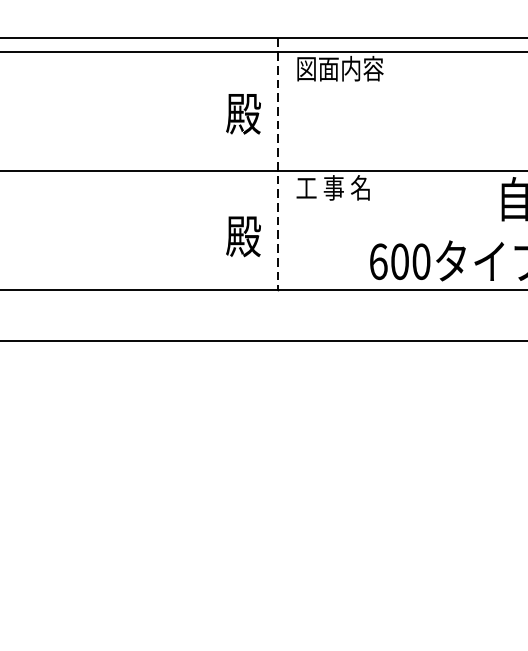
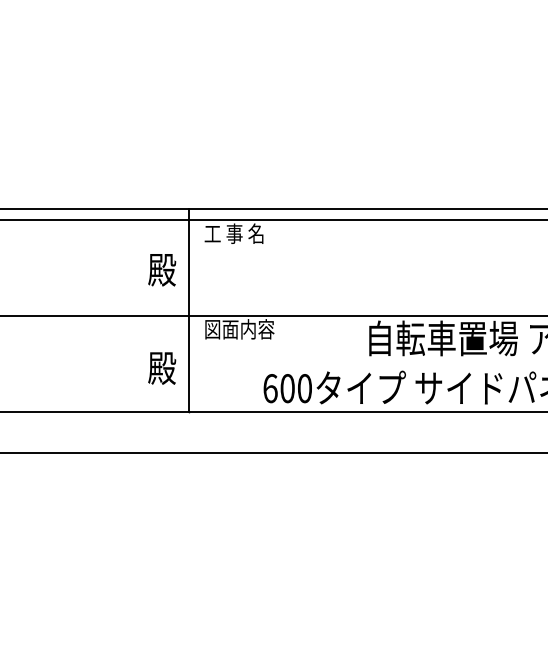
text: (339, 68) -> (239, 233), 図面内容 -> 工 事 名
line: (277, 165) -> (189, 311), dashed -> solid
text: (339, 188) -> (239, 329), 工 事 名 -> 図面内容

